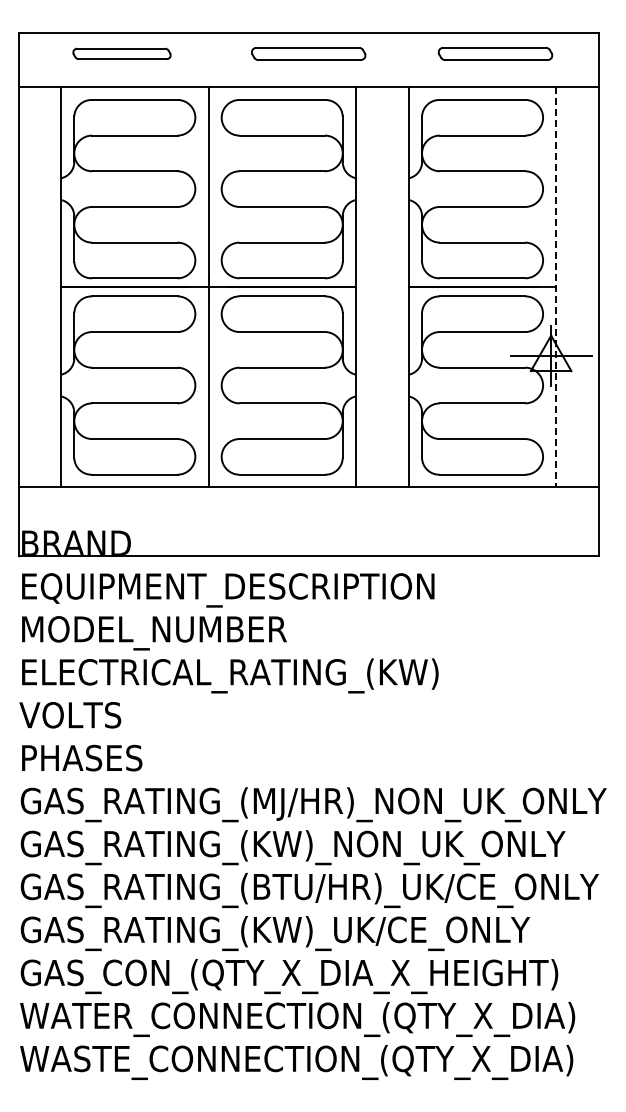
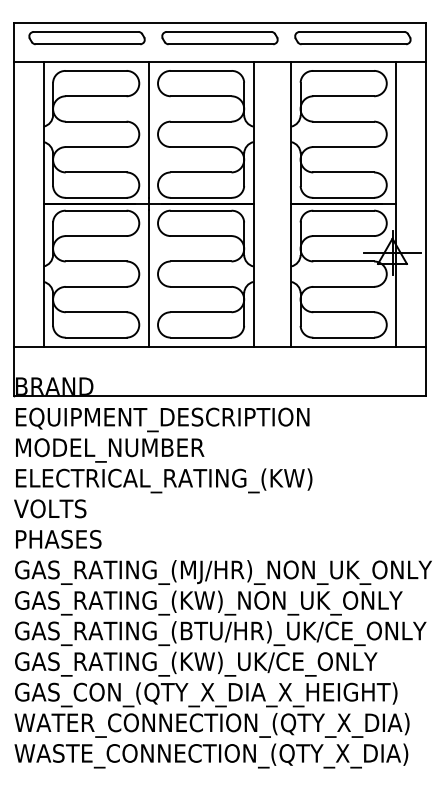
part: (121, 53) -> (86, 37), size x1.67
part: (308, 53) -> (219, 37), size x1.43
part: (495, 53) -> (352, 37), size x1.43
line: (556, 287) -> (396, 204), dashed -> solid

